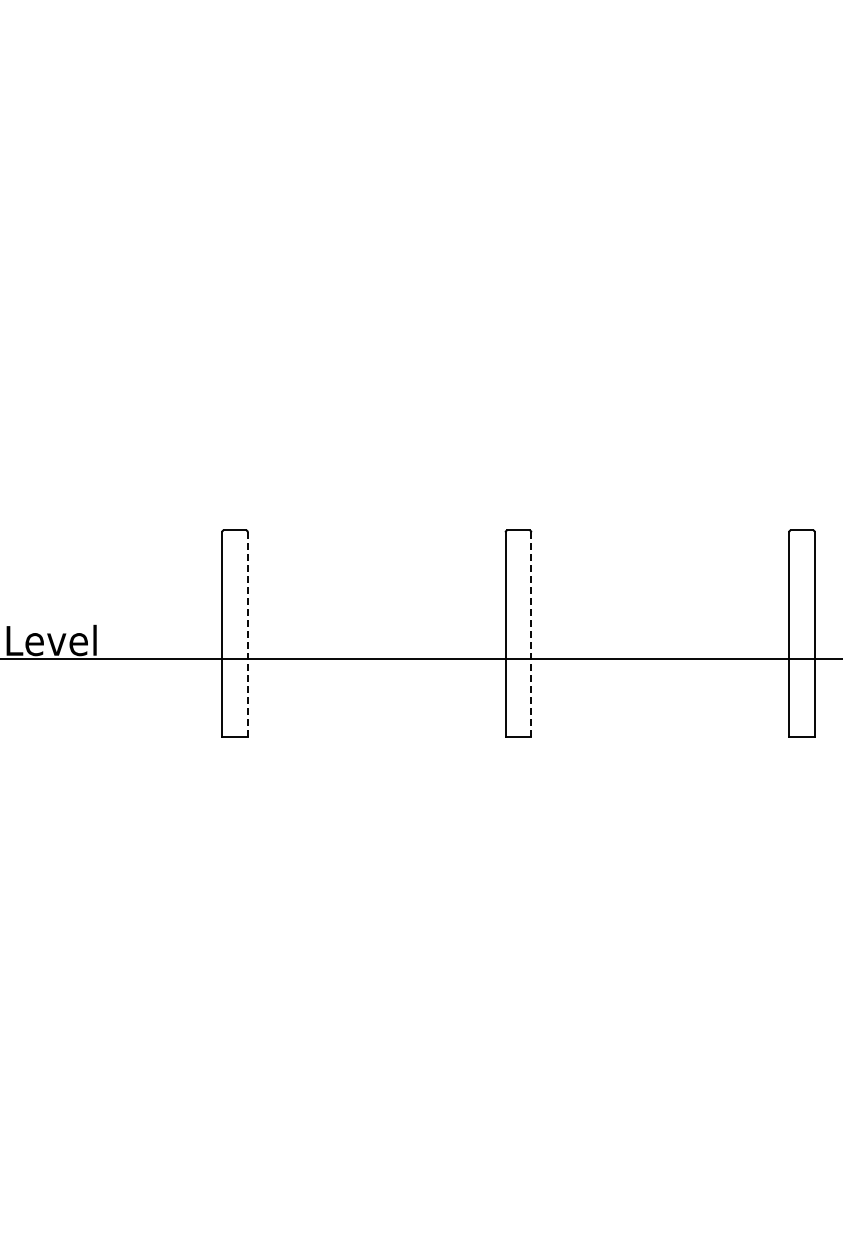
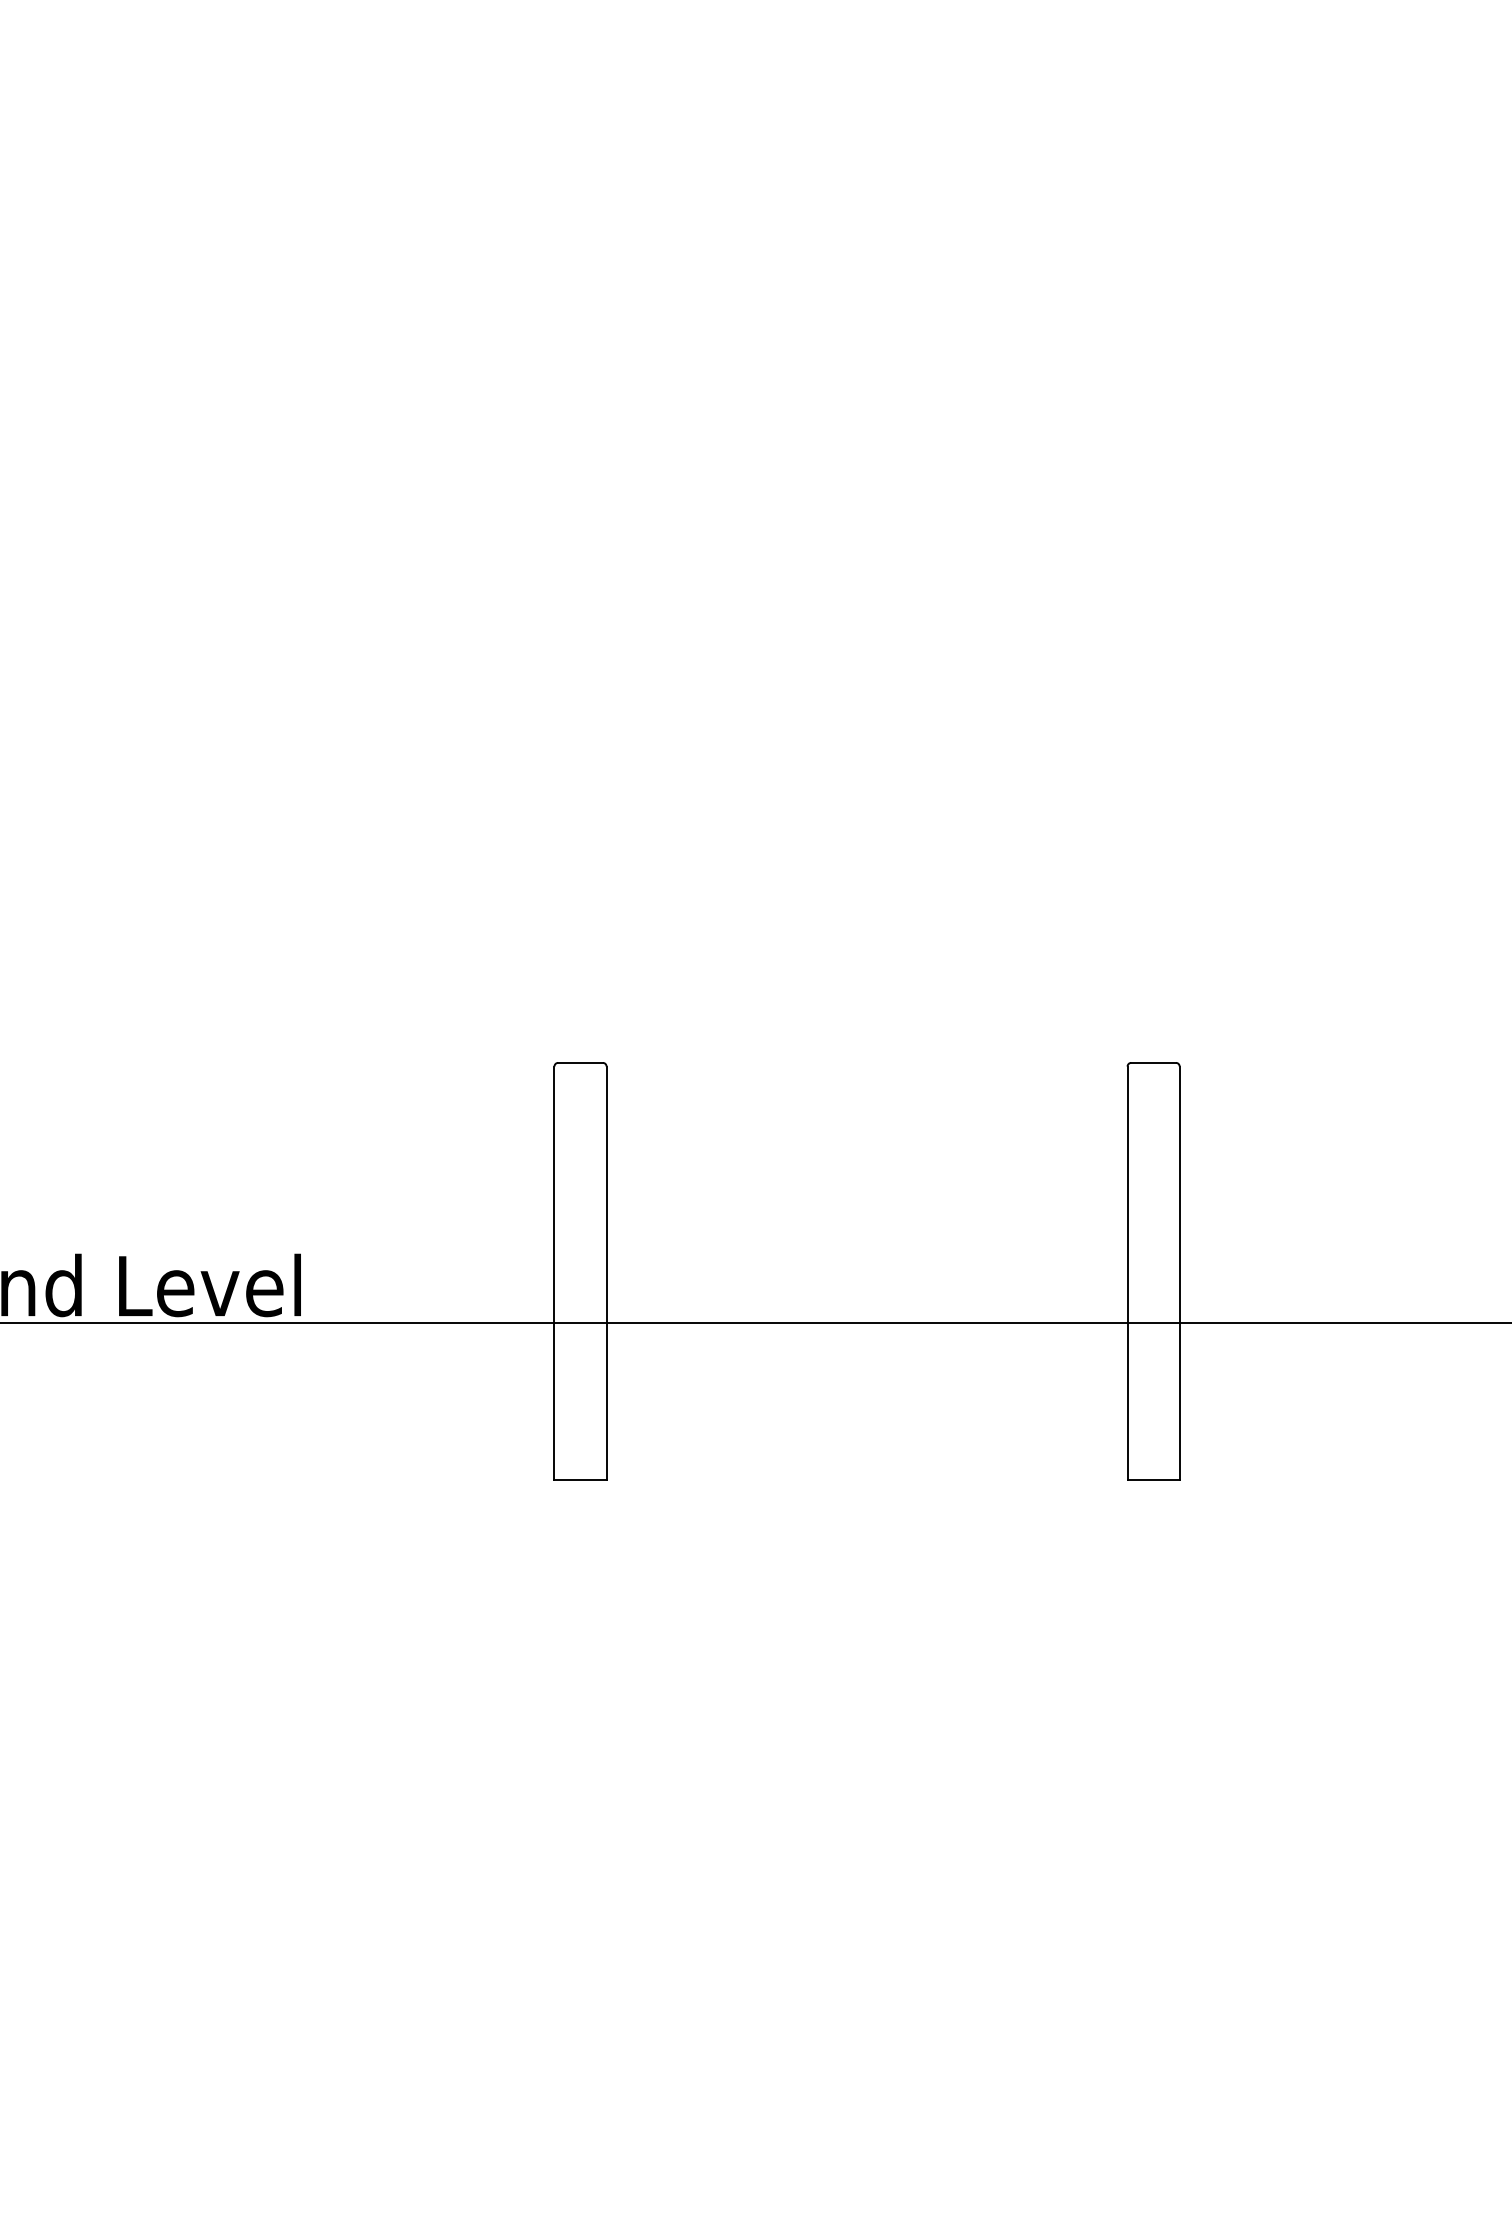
line: (247, 633) -> (605, 1271), dashed -> solid
line: (531, 633) -> (1179, 1271), dashed -> solid

